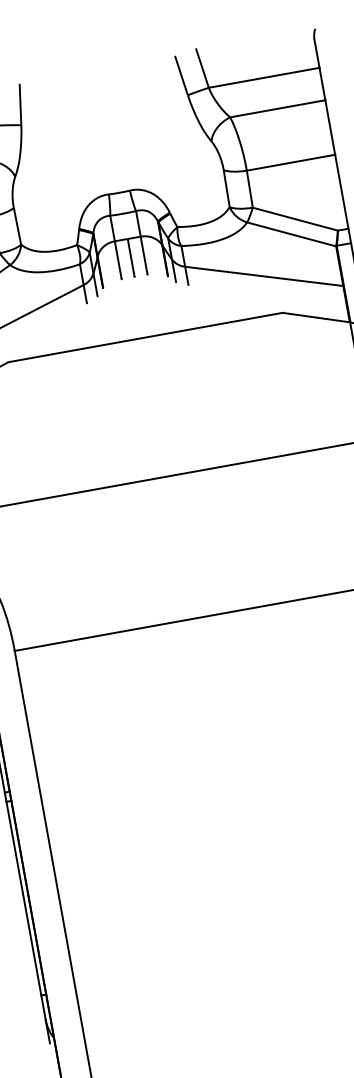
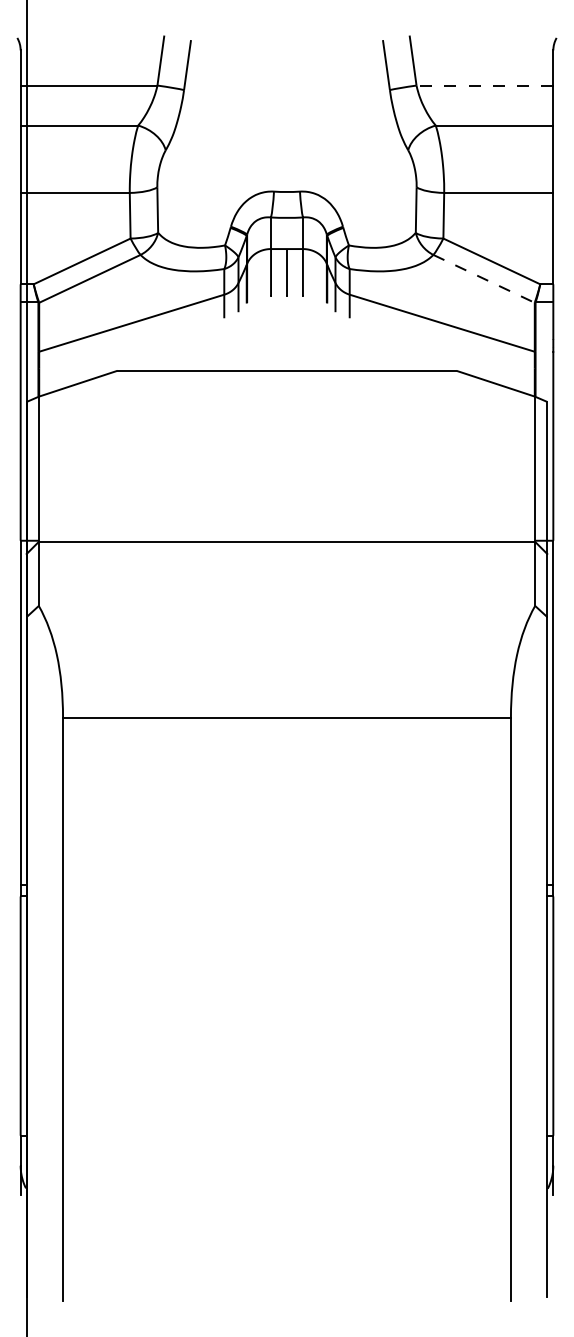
line: (263, 77) -> (484, 85), solid -> dashed
line: (292, 234) -> (484, 279), solid -> dashed

